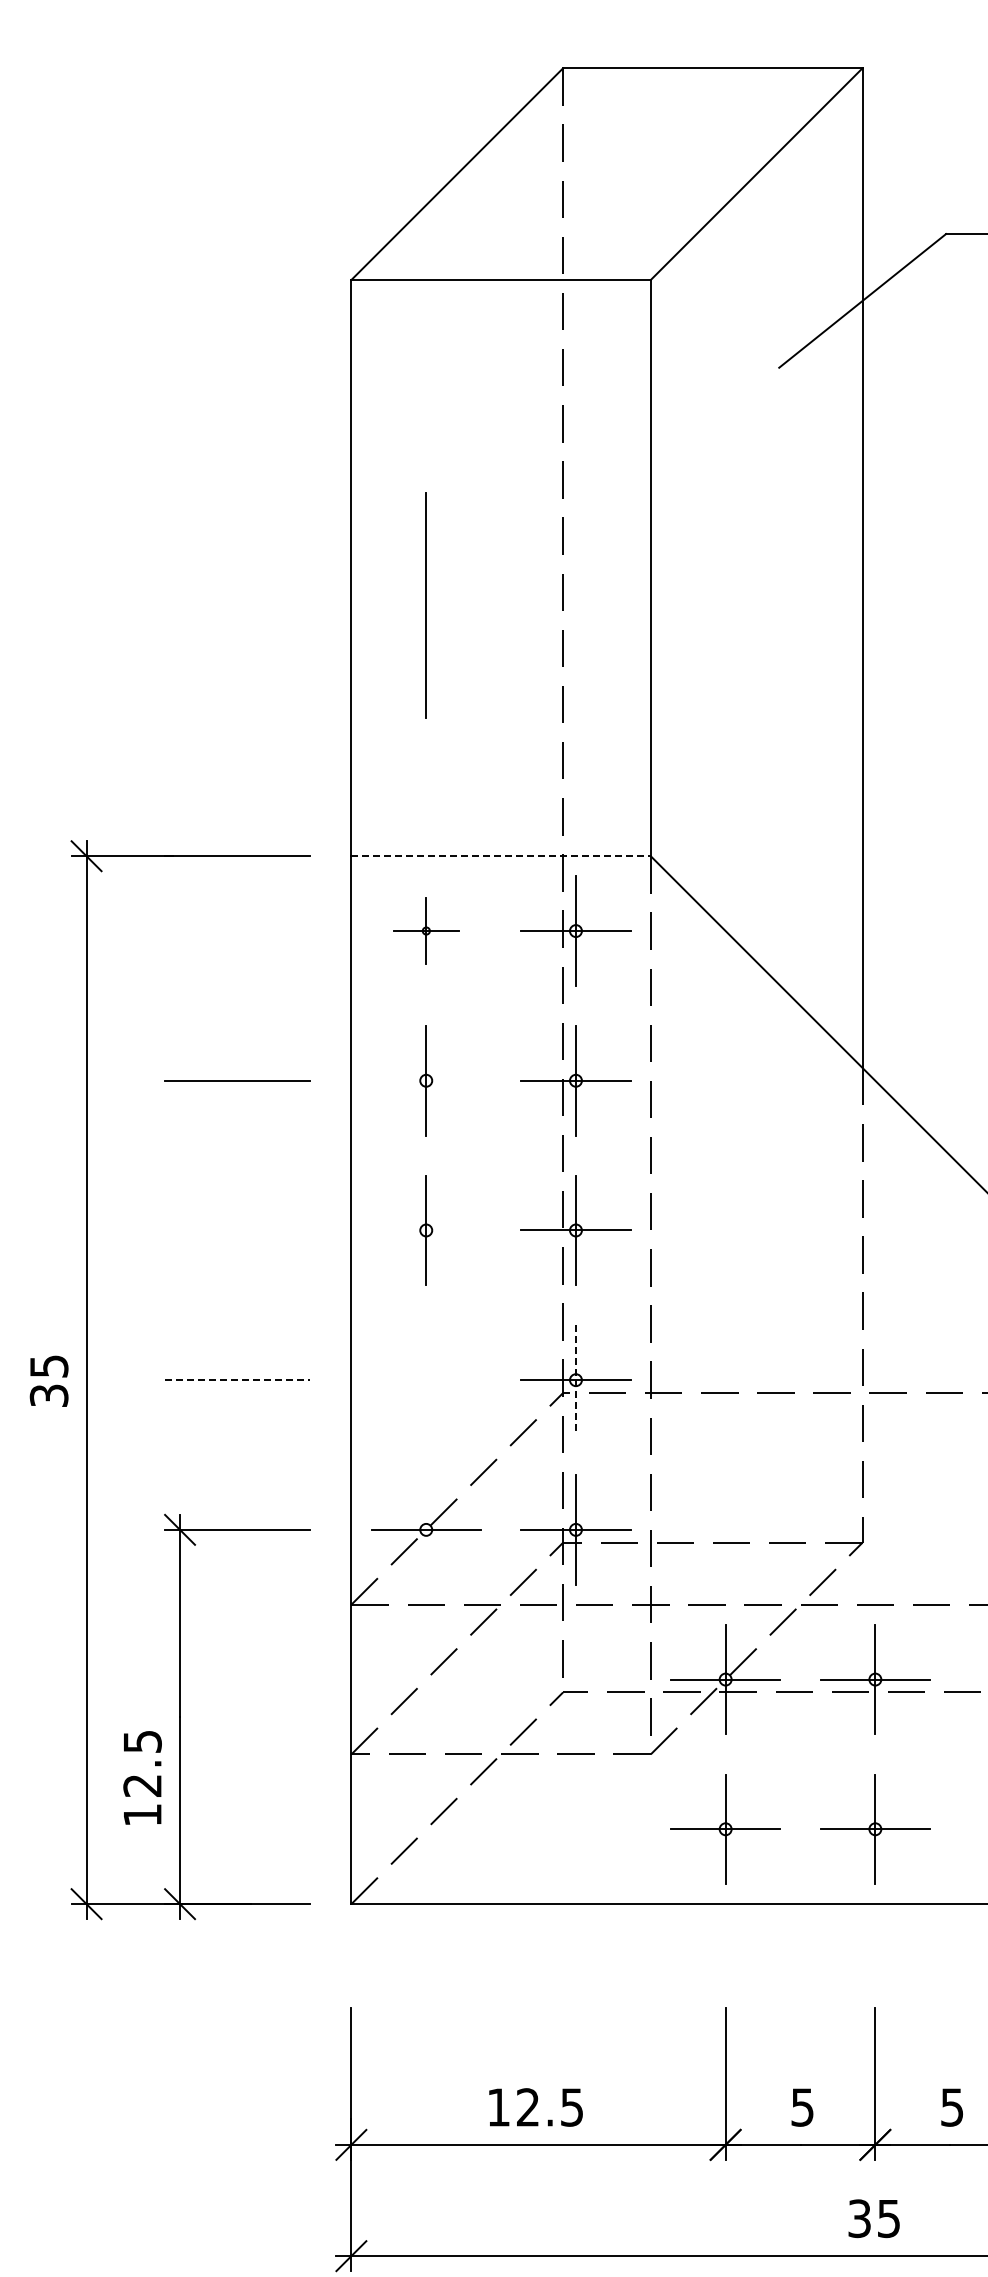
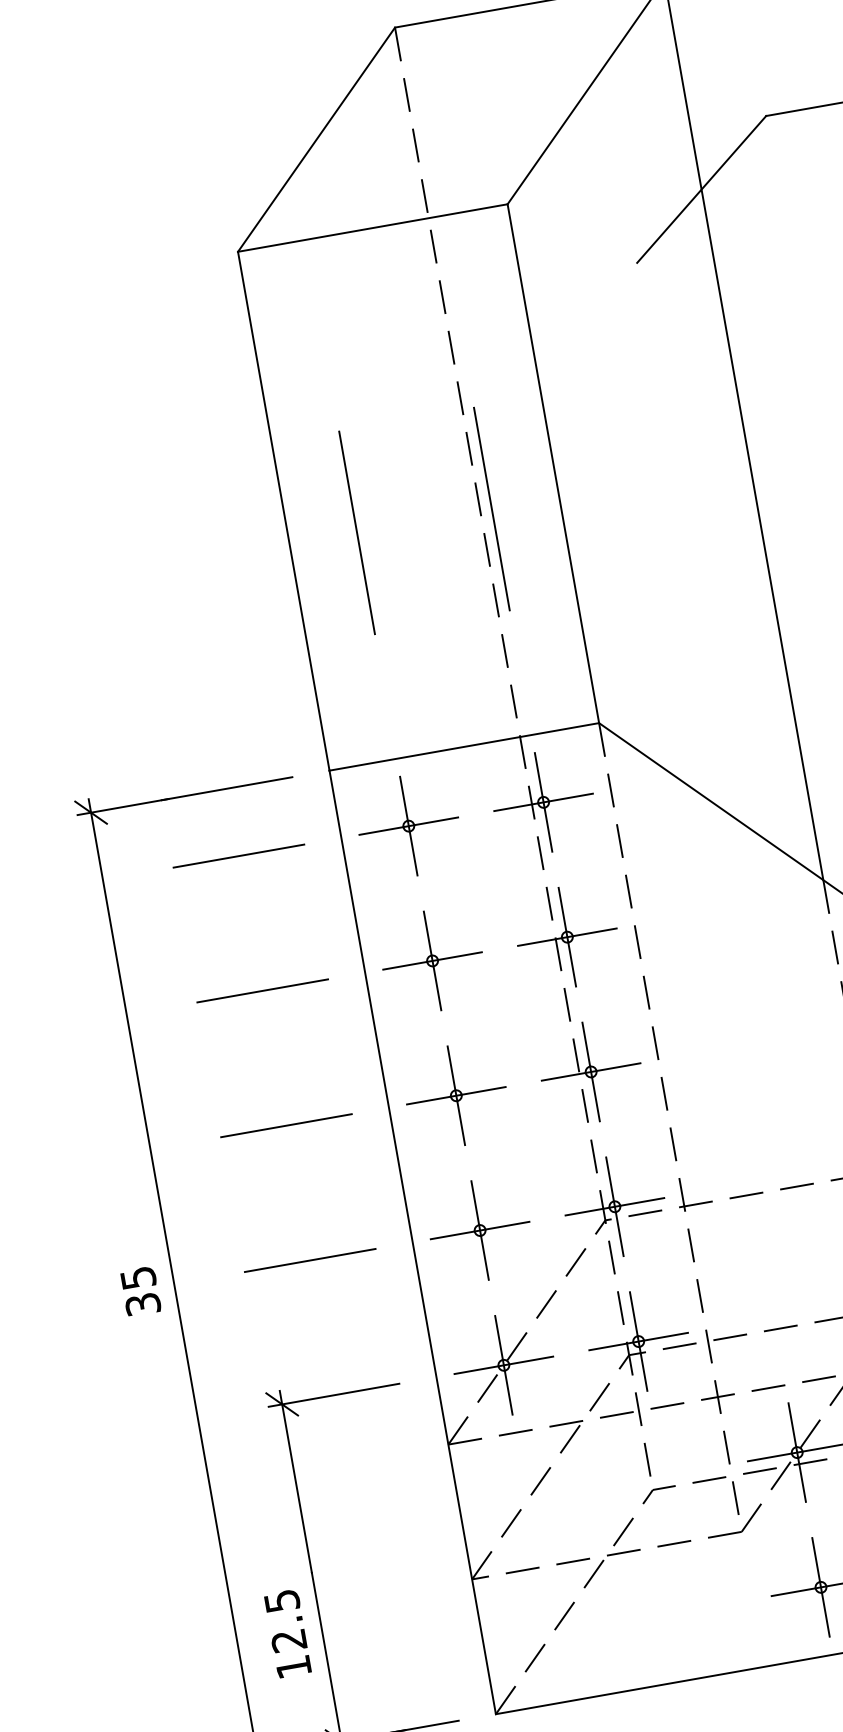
line: (575, 604) -> (491, 508), added
line: (501, 856) -> (464, 747), dashed -> solid
part: (426, 930) -> (408, 825), size x1.67
line: (237, 931) -> (238, 856), added
line: (426, 1080) -> (432, 960), added
line: (237, 1229) -> (286, 1124), added
line: (426, 1230) -> (456, 1095), added
part: (426, 1379) -> (480, 1229), added
line: (237, 1380) -> (310, 1260), dashed -> solid
line: (575, 1380) -> (614, 1207), dashed -> solid
line: (426, 1529) -> (504, 1364), added

